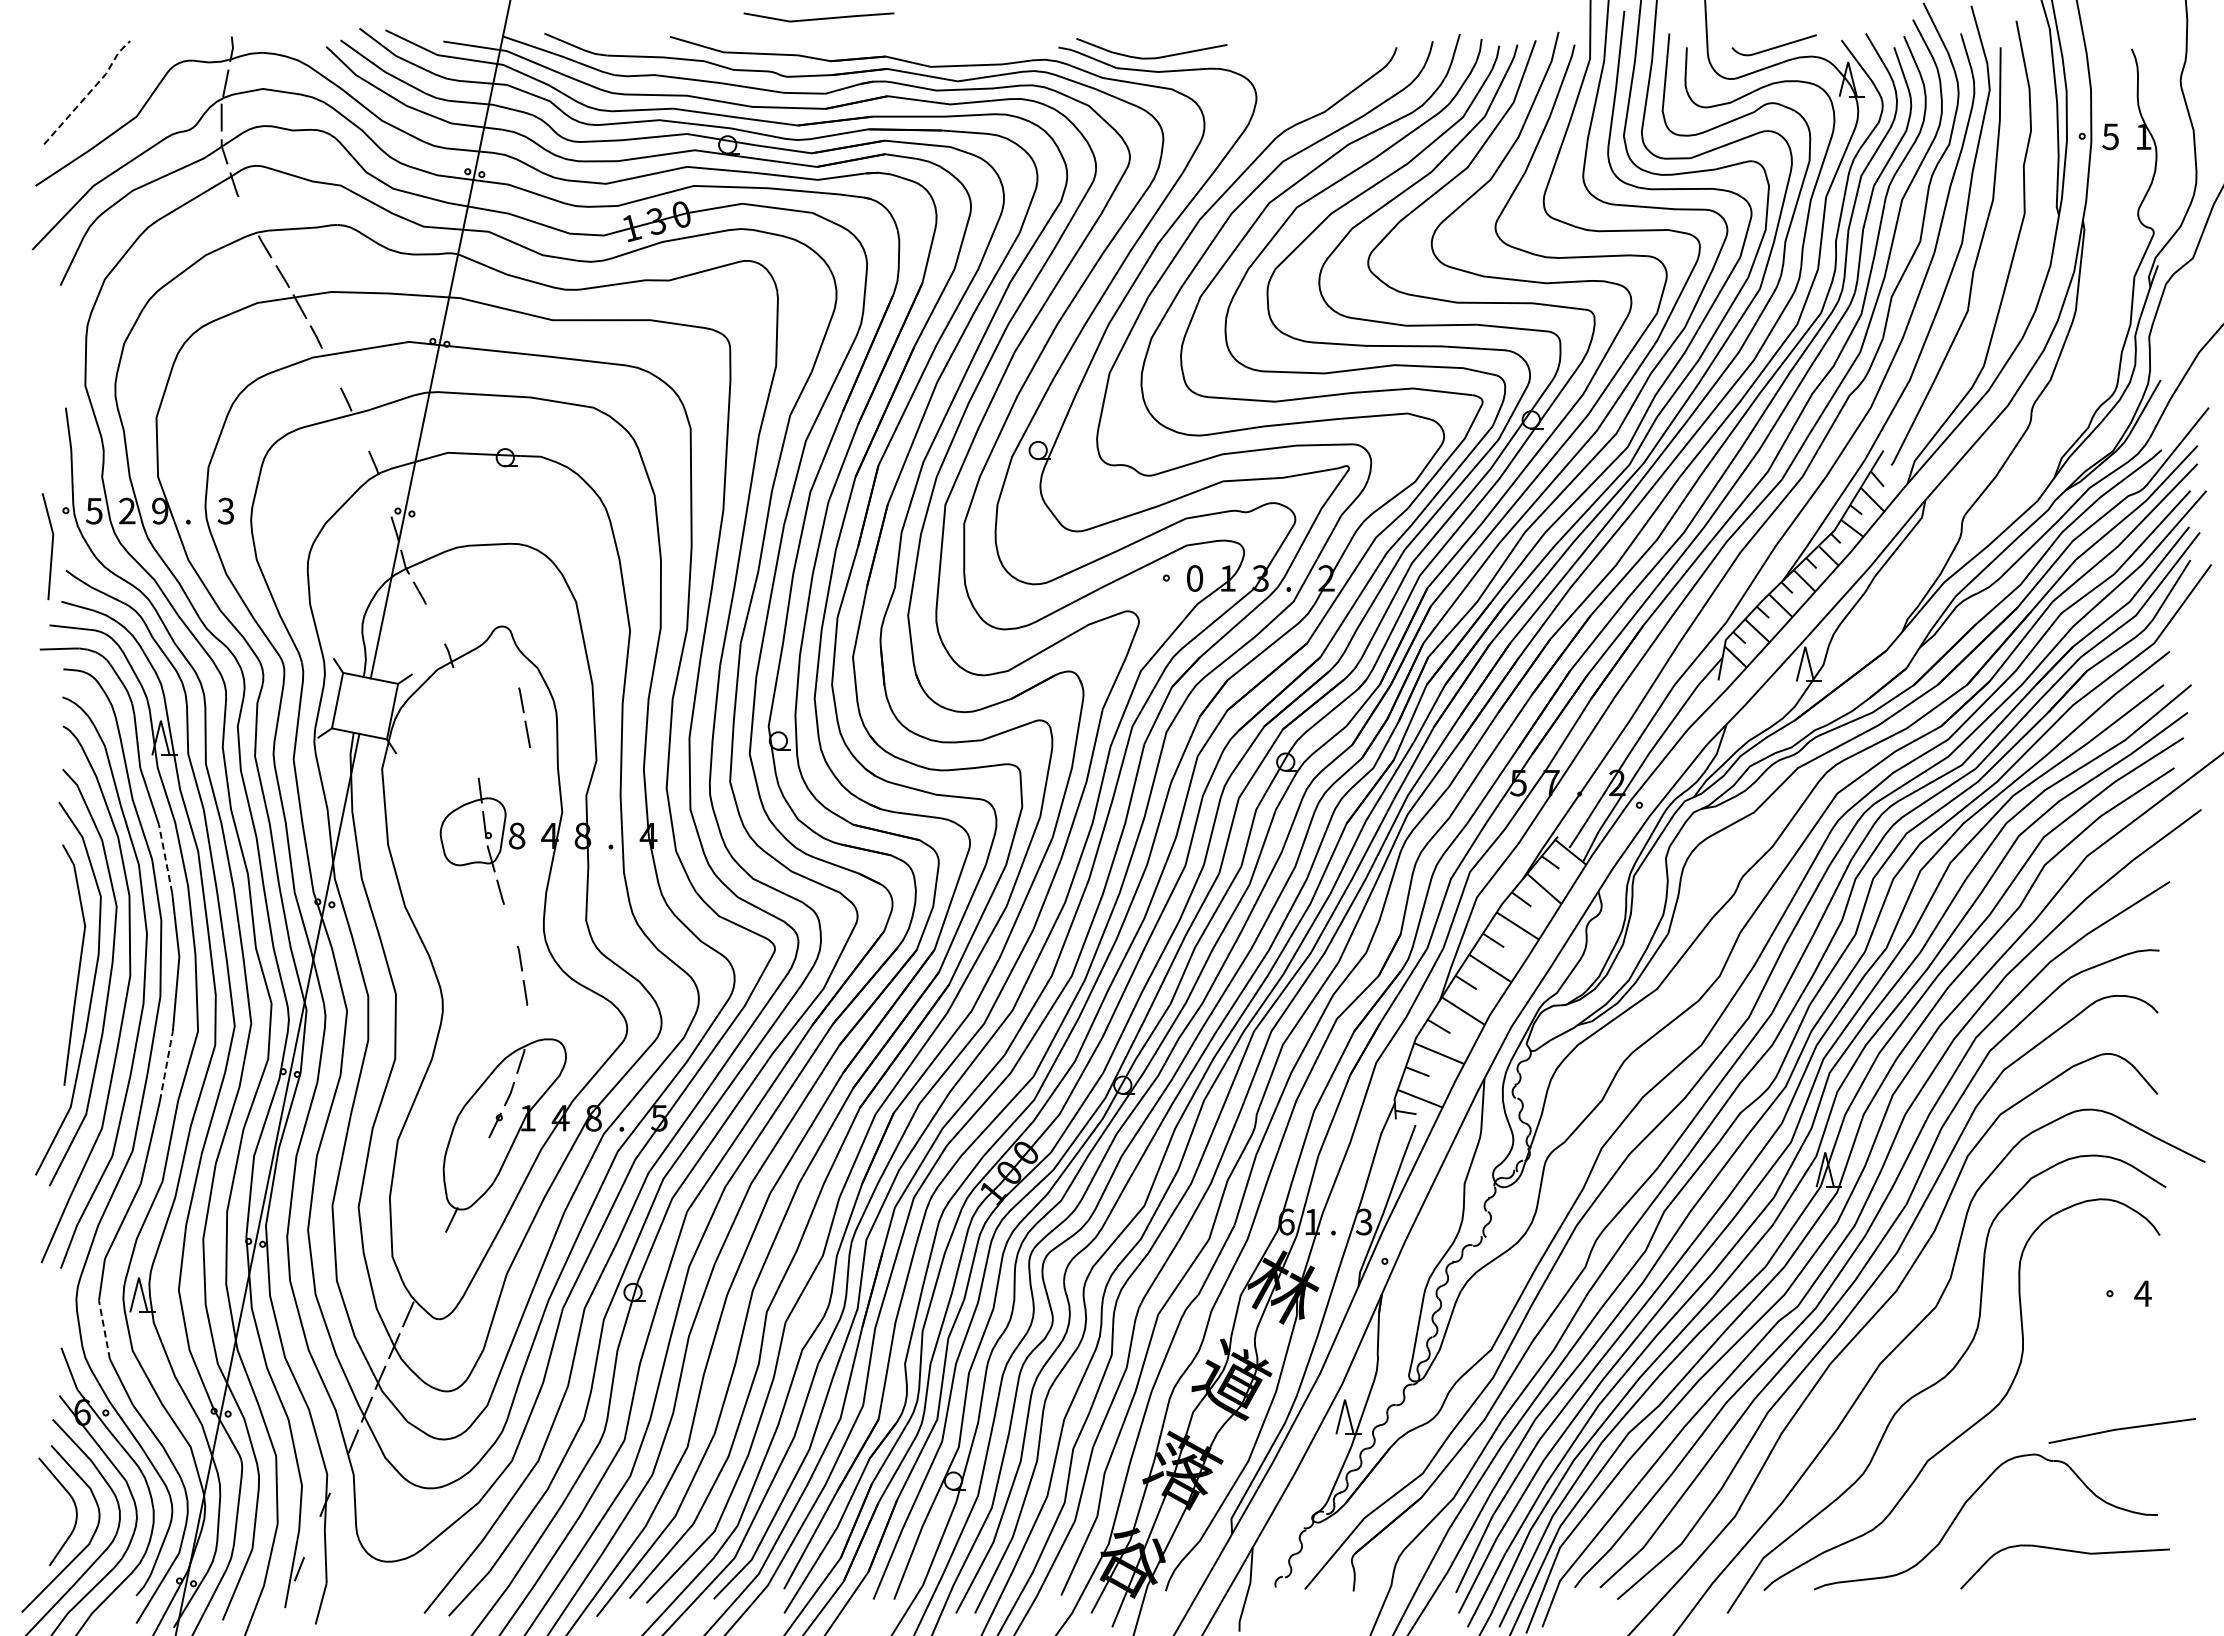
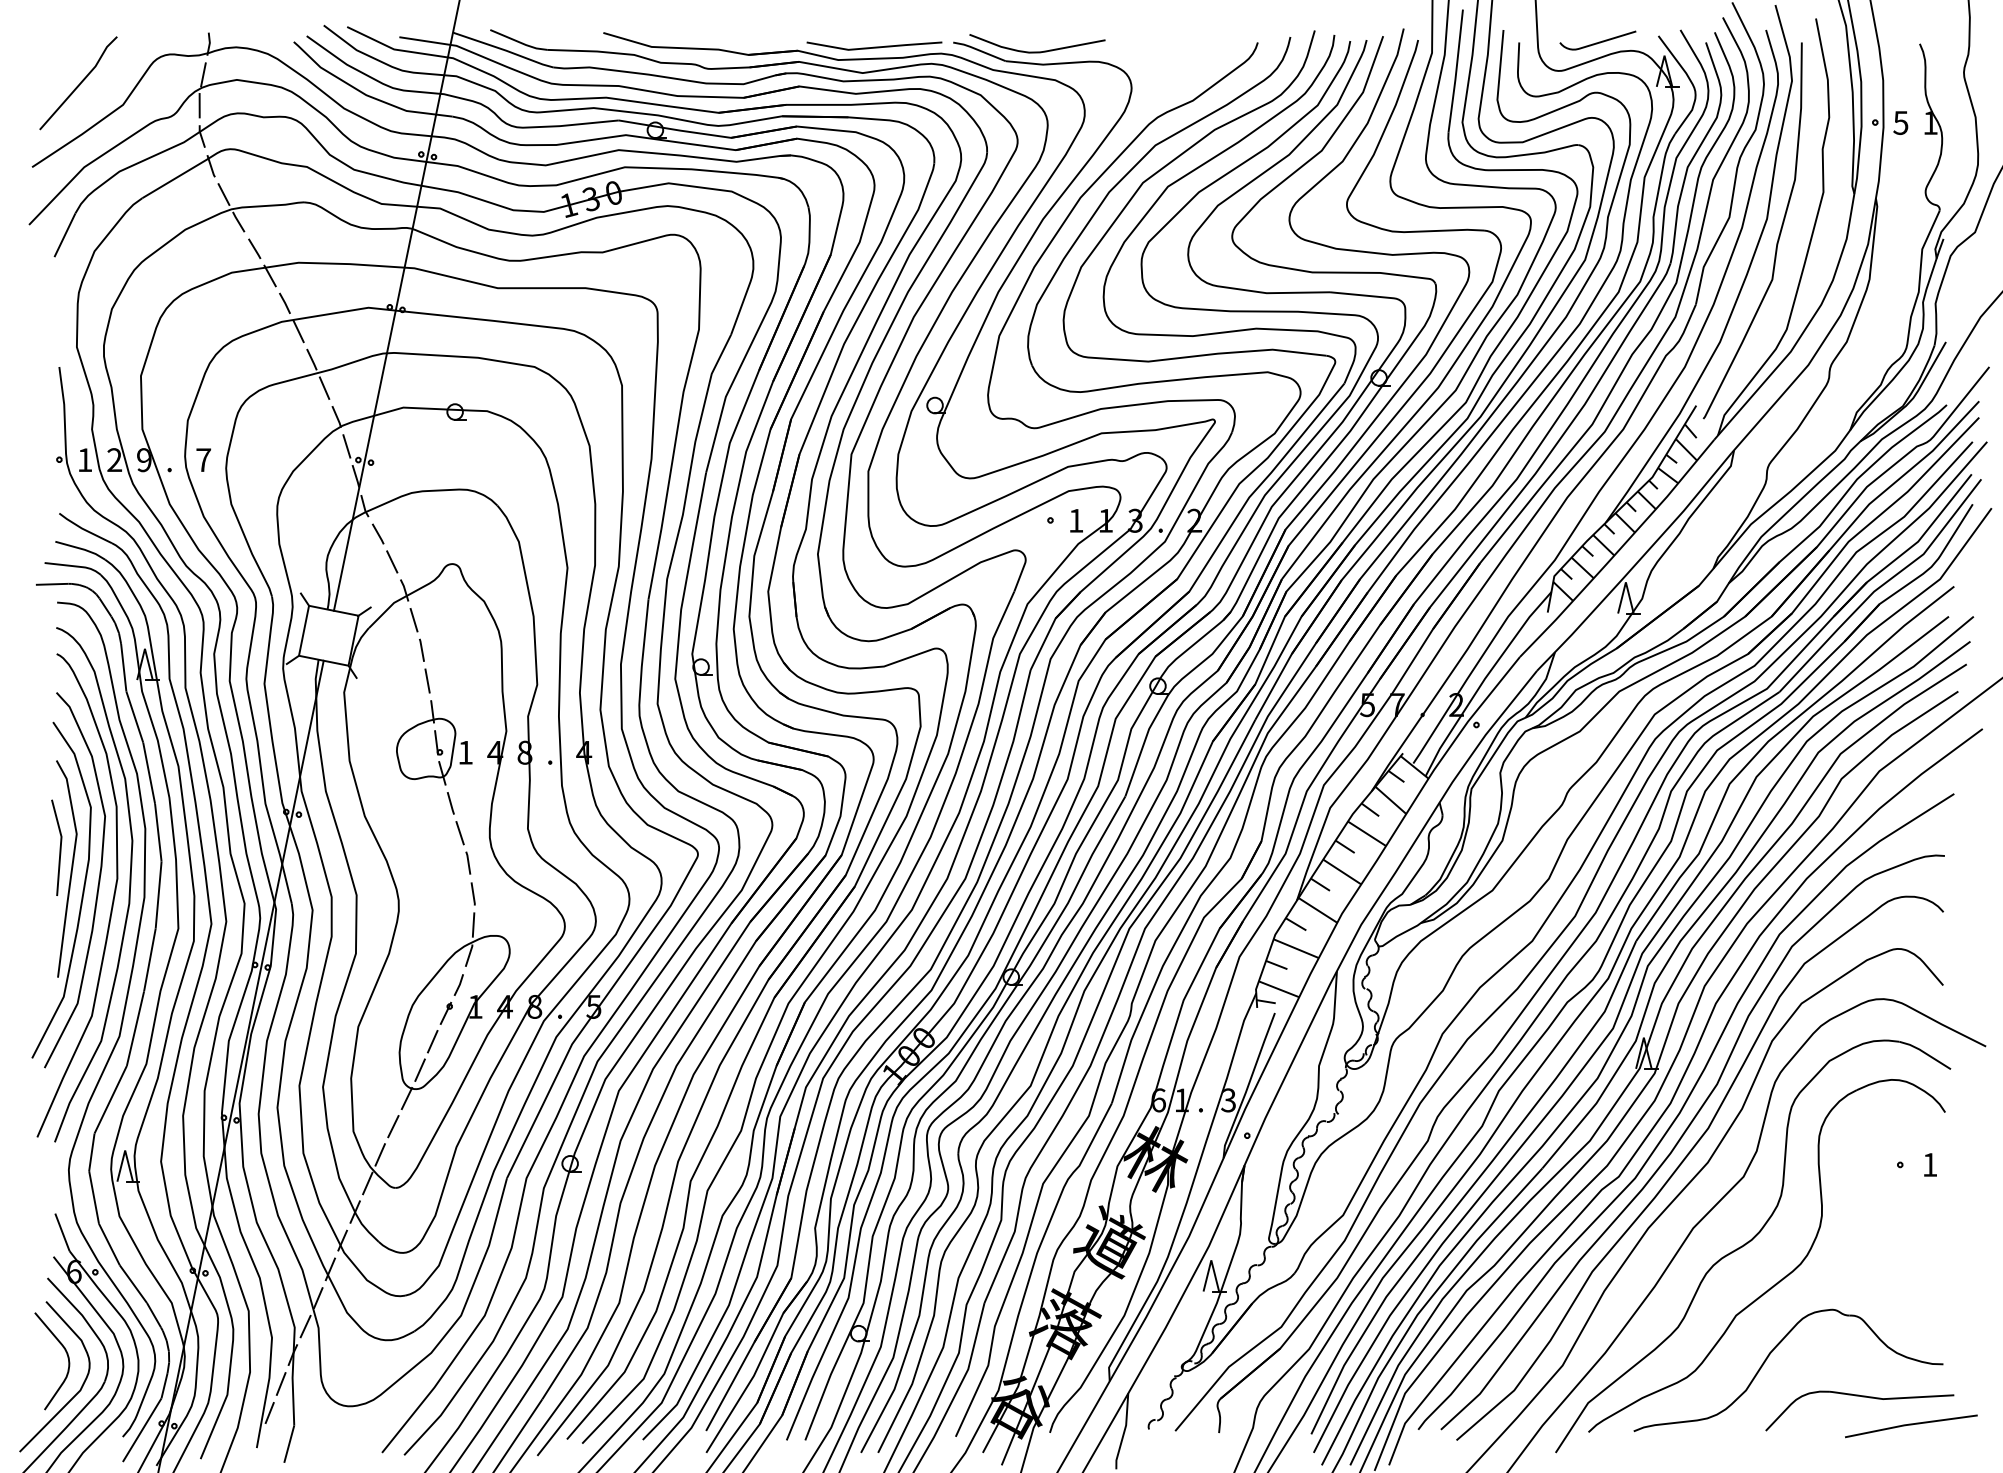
line: (818, 18) -> (874, 47), moved
line: (90, 91) -> (81, 82), dashed -> solid
line: (248, 215) -> (223, 193), added
line: (331, 368) -> (298, 331), added
line: (360, 431) -> (324, 388), added
line: (384, 495) -> (346, 446), added
text: (225, 510) -> (203, 459), 3 -> 7
text: (94, 511) -> (85, 460), 5 -> 1
line: (51, 546) -> (59, 847), moved
text: (1195, 578) -> (1076, 520), 0 -> 1
line: (435, 623) -> (392, 561), added
line: (459, 688) -> (413, 619), added
line: (524, 720) -> (424, 668), moved
text: (517, 835) -> (466, 752), 8 -> 1
line: (165, 858) -> (149, 772), dashed -> solid
line: (510, 925) -> (459, 833), added
line: (525, 1027) -> (473, 925), added
line: (166, 1065) -> (149, 959), dashed -> solid
line: (480, 1156) -> (432, 1041), added
line: (466, 1188) -> (420, 1070), added
line: (436, 1250) -> (393, 1126), added
line: (421, 1282) -> (379, 1154), added
text: (2142, 1293) -> (1929, 1164), 4 -> 1
line: (104, 1329) -> (94, 1197), dashed -> solid
line: (2121, 1429) -> (1910, 1425), moved
line: (338, 1473) -> (304, 1326), added
line: (311, 1536) -> (280, 1383), added

